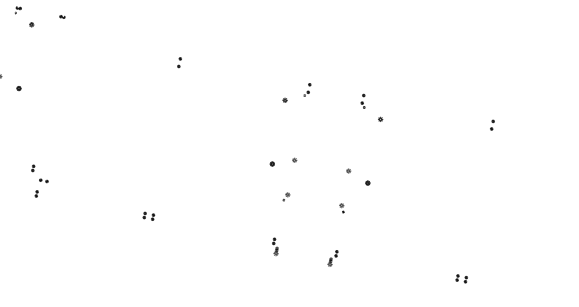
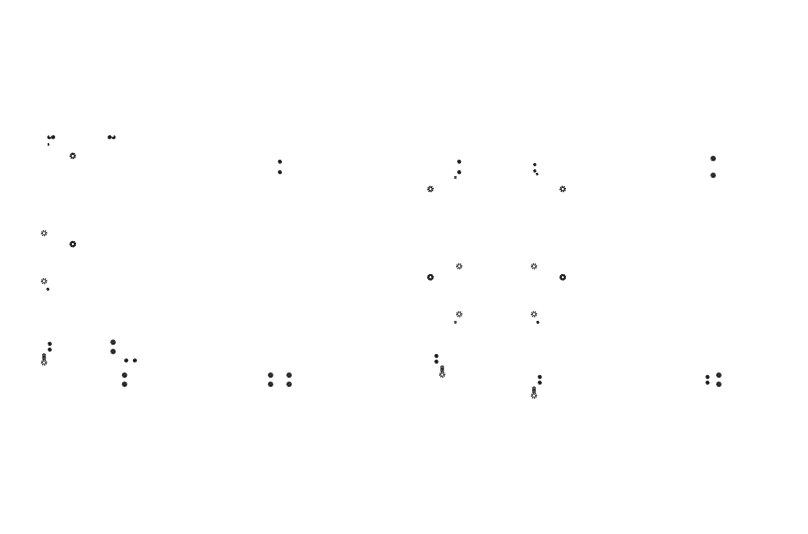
part: (363, 100) -> (535, 168), size x0.6
part: (492, 124) -> (713, 166), size x1.6
part: (32, 168) -> (112, 346), size x1.6
part: (36, 193) -> (124, 379), size x1.6
part: (148, 216) -> (279, 379), size x1.6
part: (275, 246) -> (439, 365), moved
part: (466, 279) -> (719, 379), size x1.6

